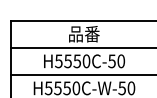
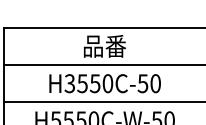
text: (58, 60) -> (69, 82), H5550C-50 -> H3550C-50

